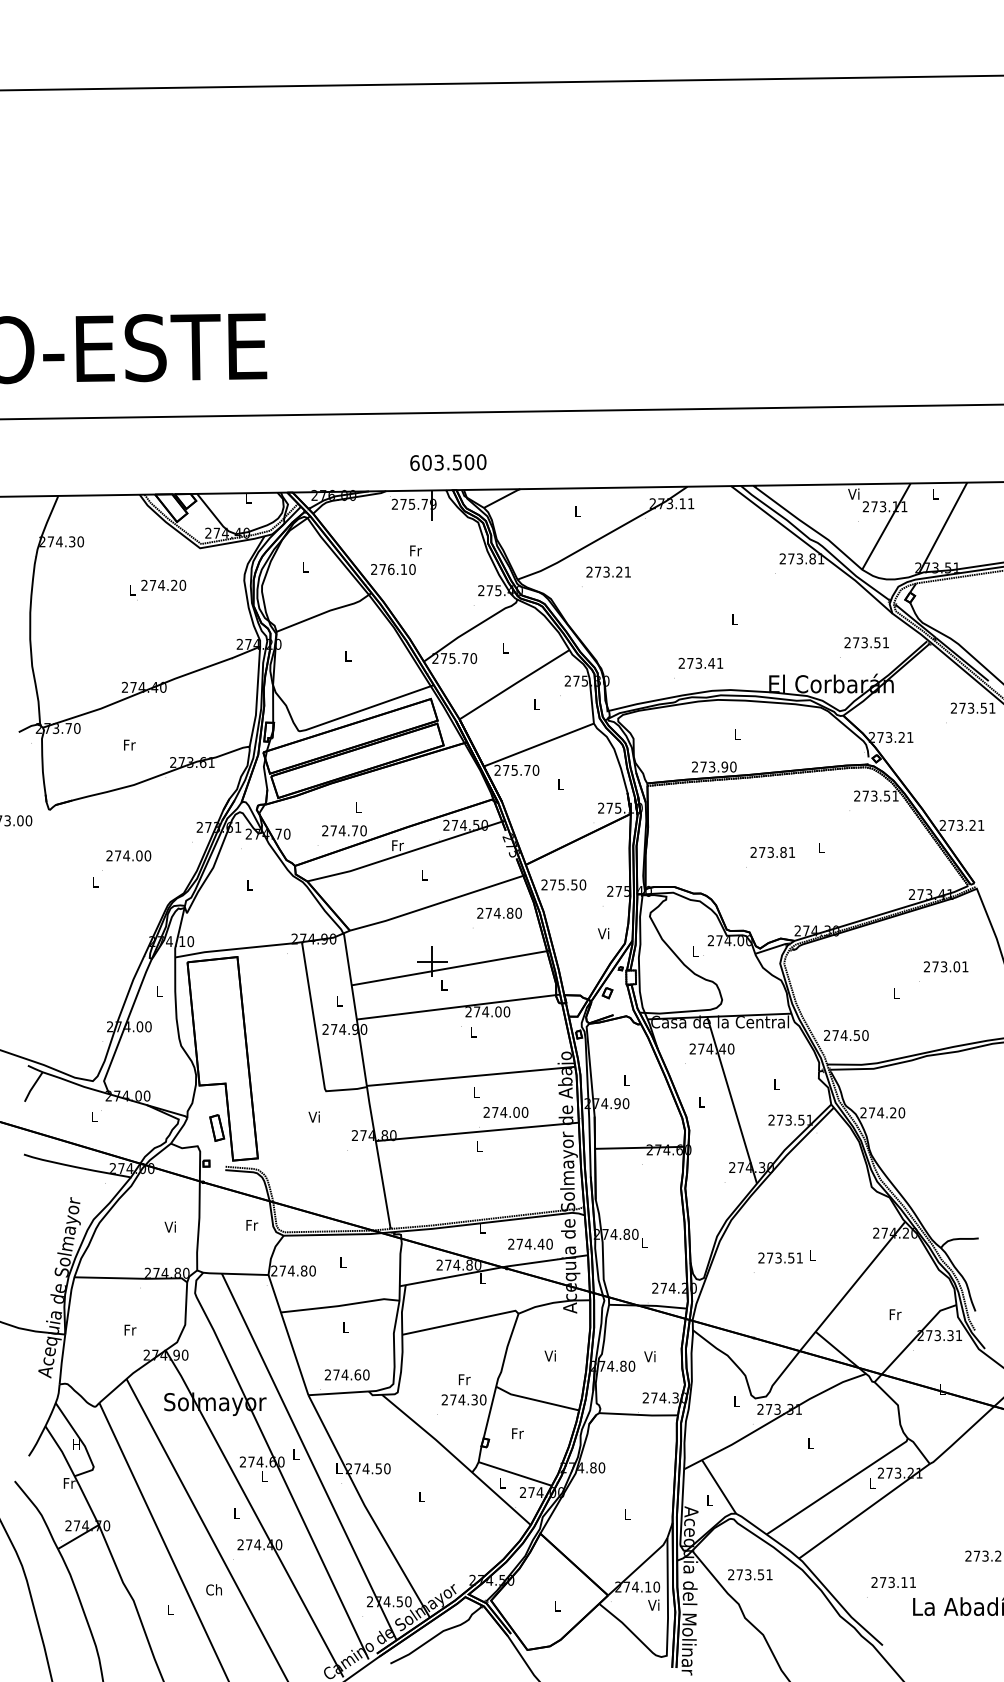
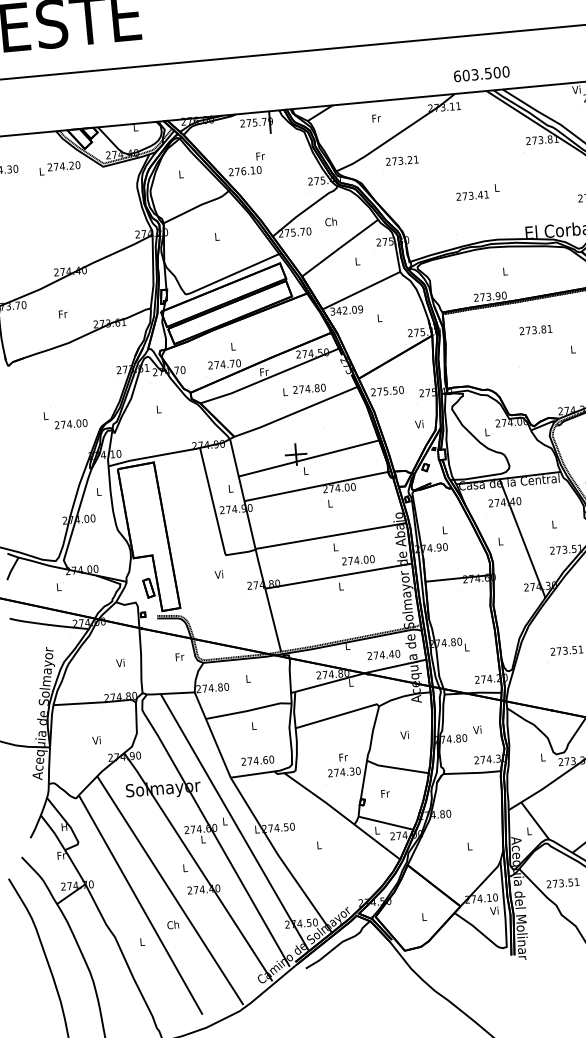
text: (448, 462) -> (481, 74), moved
text: (578, 511) -> (376, 118), L -> Fr
text: (158, 589) -> (60, 169), moved
text: (504, 647) -> (330, 221), L -> Ch
text: (700, 662) -> (472, 195), moved
text: (516, 769) -> (346, 309), 275.70 -> 342.09
text: (772, 852) -> (535, 330), moved
text: (128, 855) -> (70, 423), moved
text: (499, 912) -> (309, 388), moved
text: (129, 1329) -> (96, 740), Fr -> Vi

